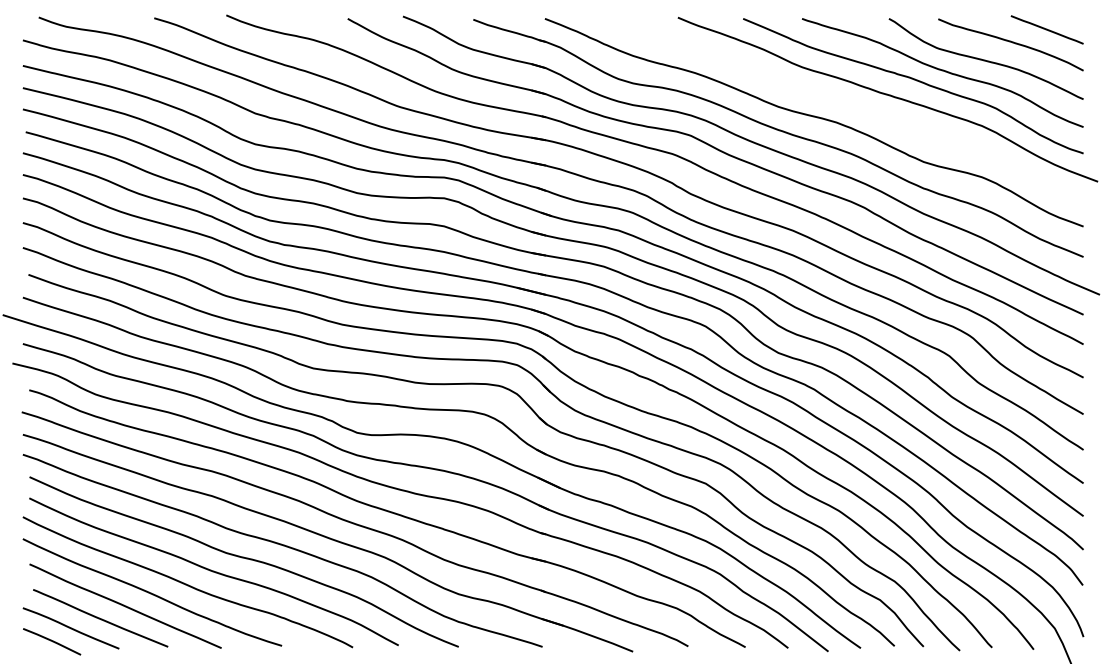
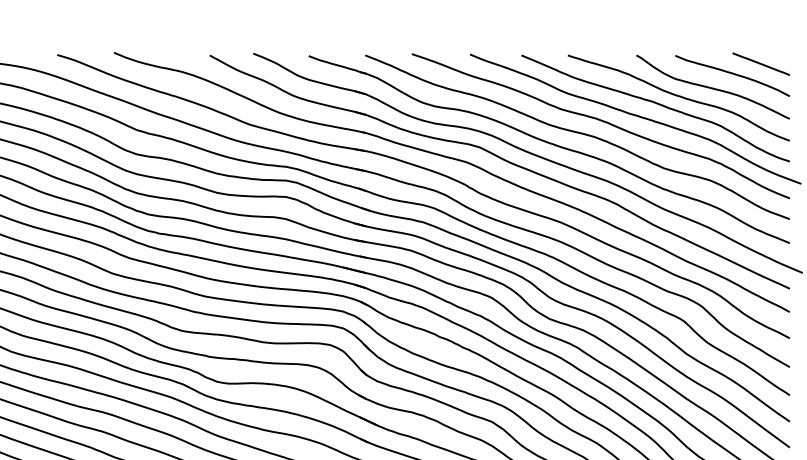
curve: (846, 103) -> (602, 122), added

